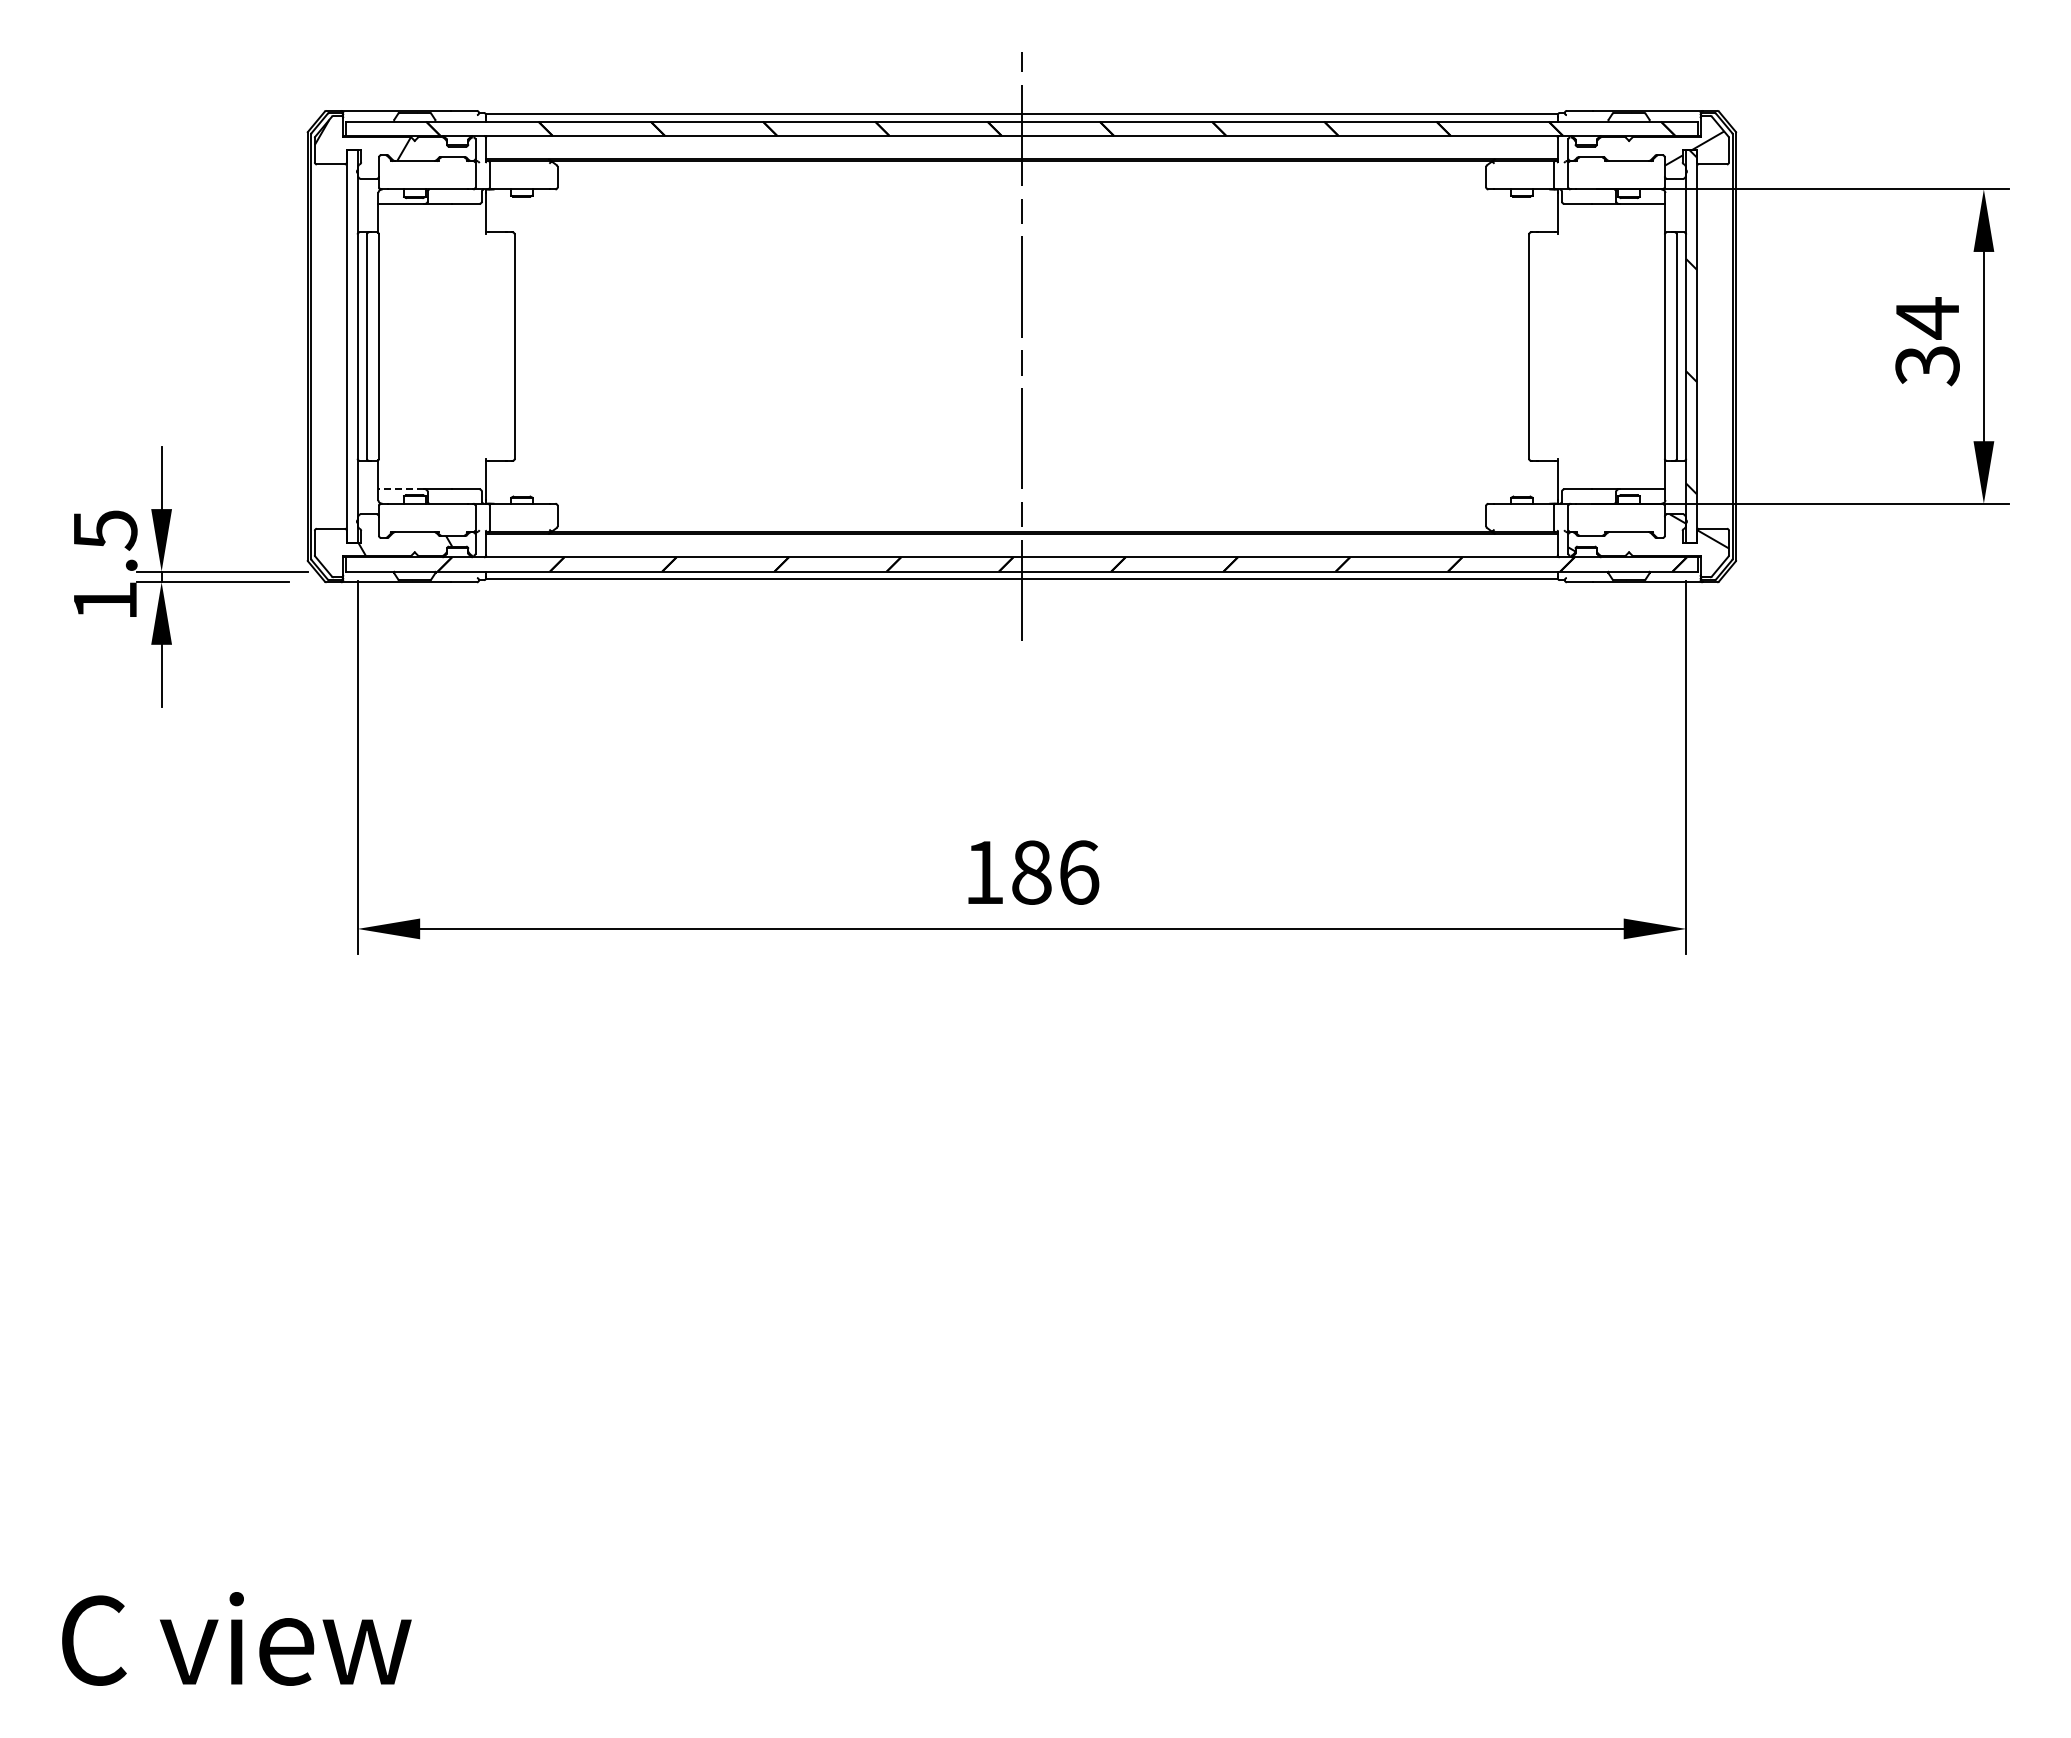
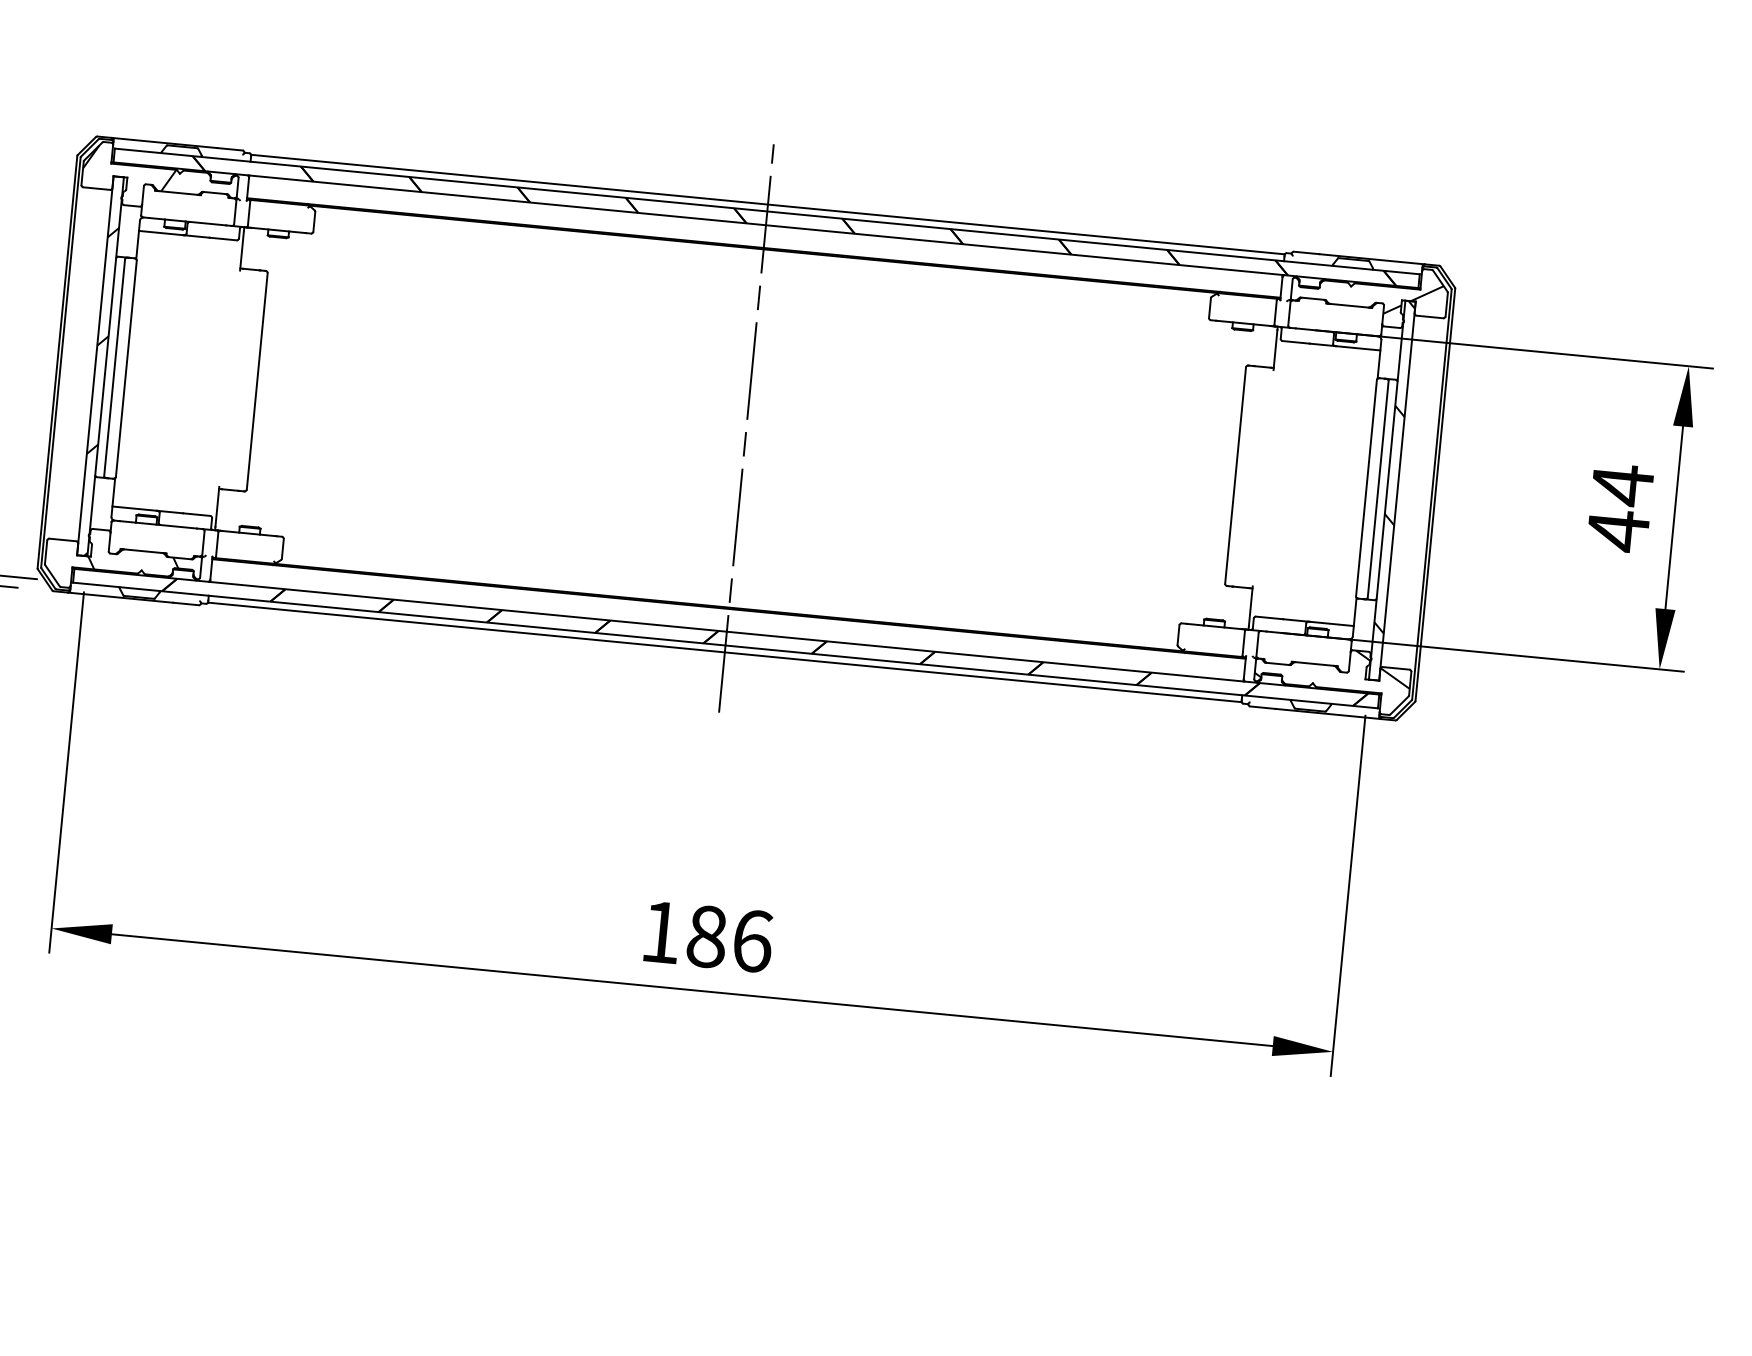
text: (1927, 365) -> (1618, 530), 34 -> 44
hatch: (351, 372) -> (97, 391), added
line: (401, 489) -> (134, 508), dashed -> solid

